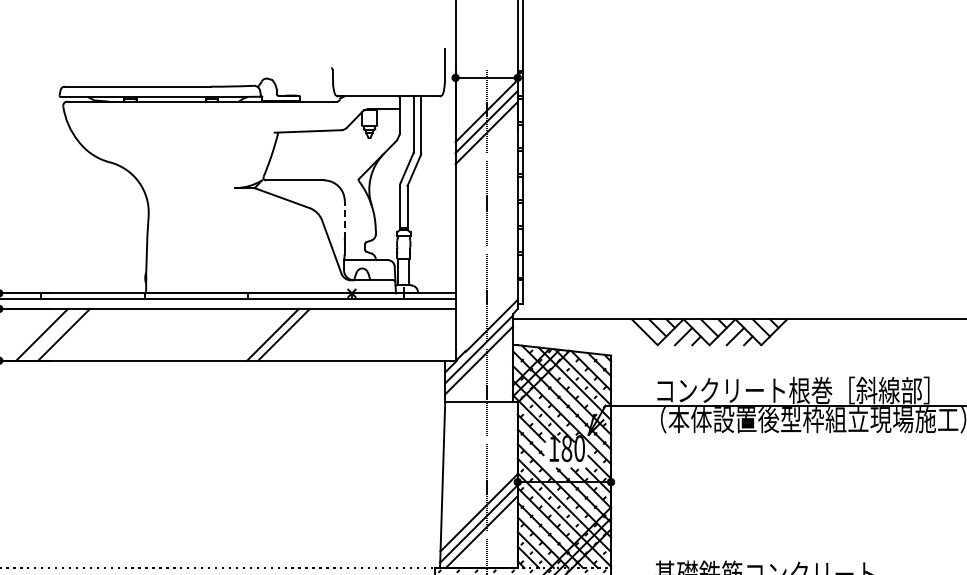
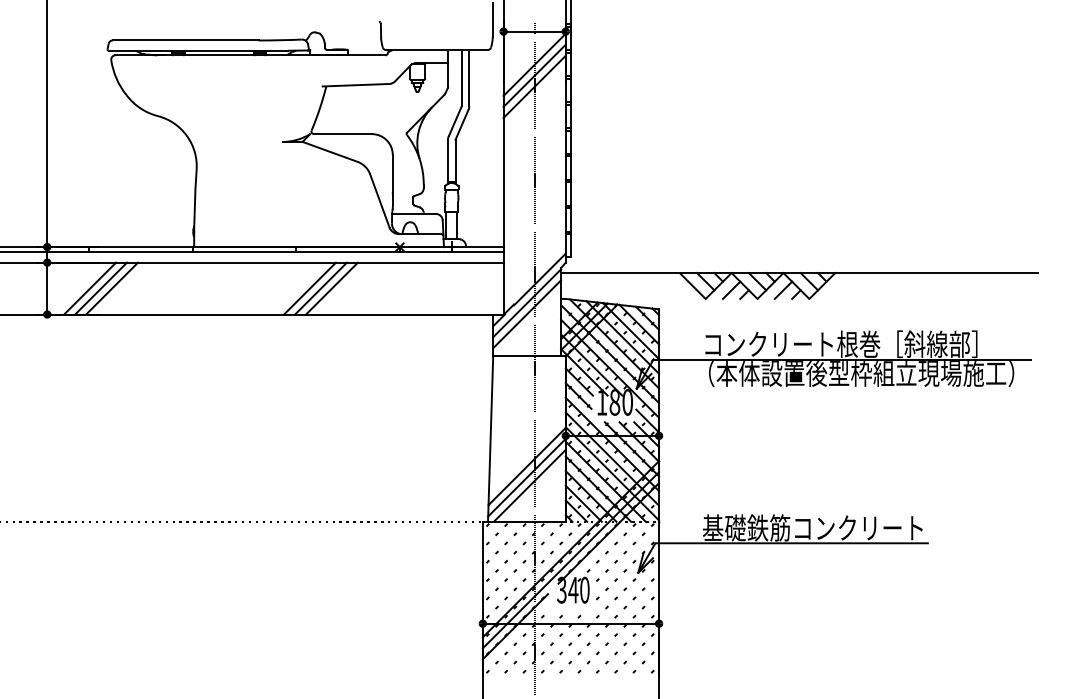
line: (344, 219) -> (392, 173), dashed -> solid
line: (53, 334) -> (101, 288), added
line: (261, 334) -> (309, 288), added

